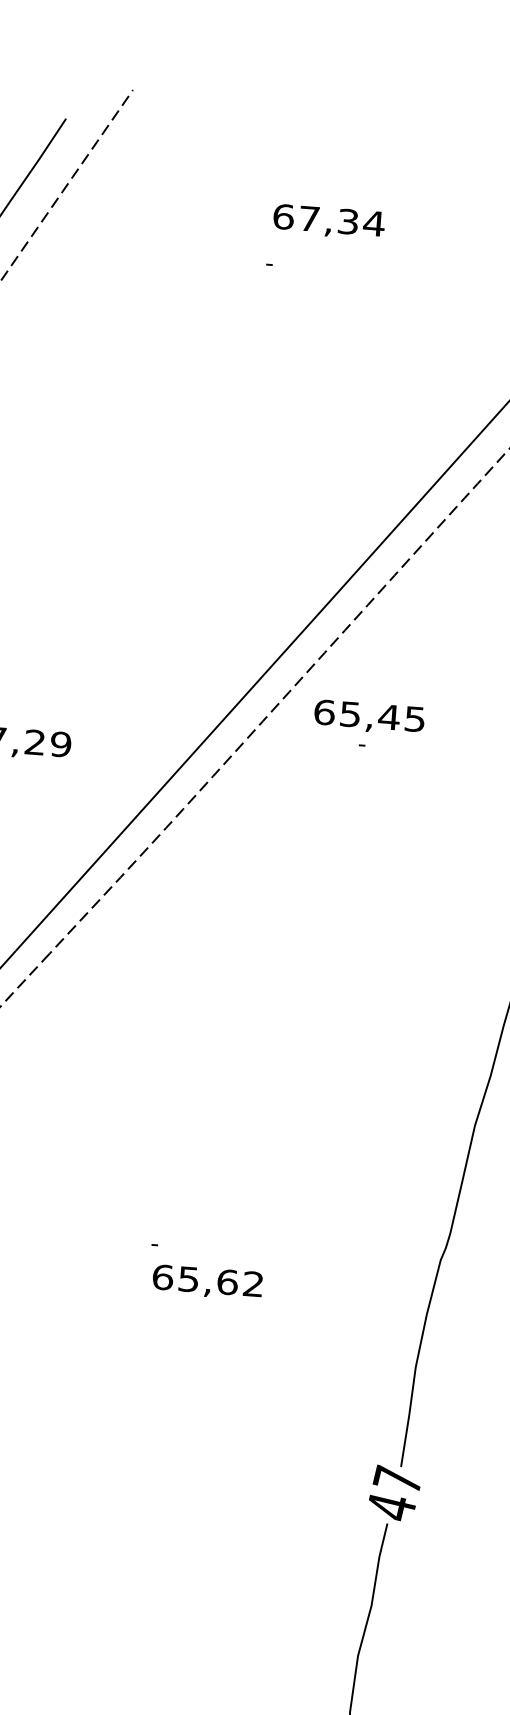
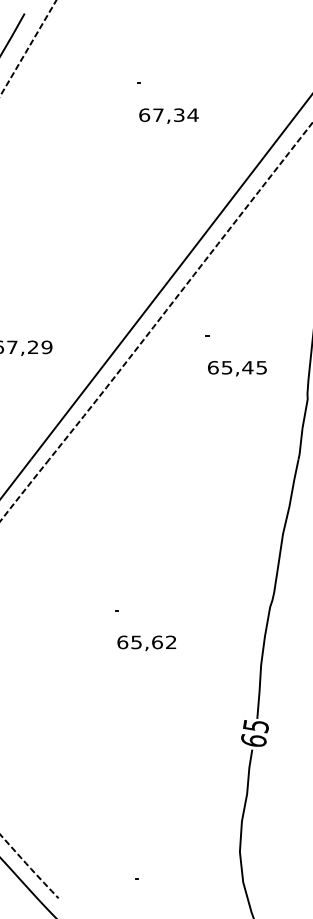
text: (328, 220) -> (168, 115), moved
text: (369, 717) -> (237, 368), moved
text: (207, 1282) -> (146, 643), moved
text: (393, 1491) -> (254, 732), 47 -> 65

